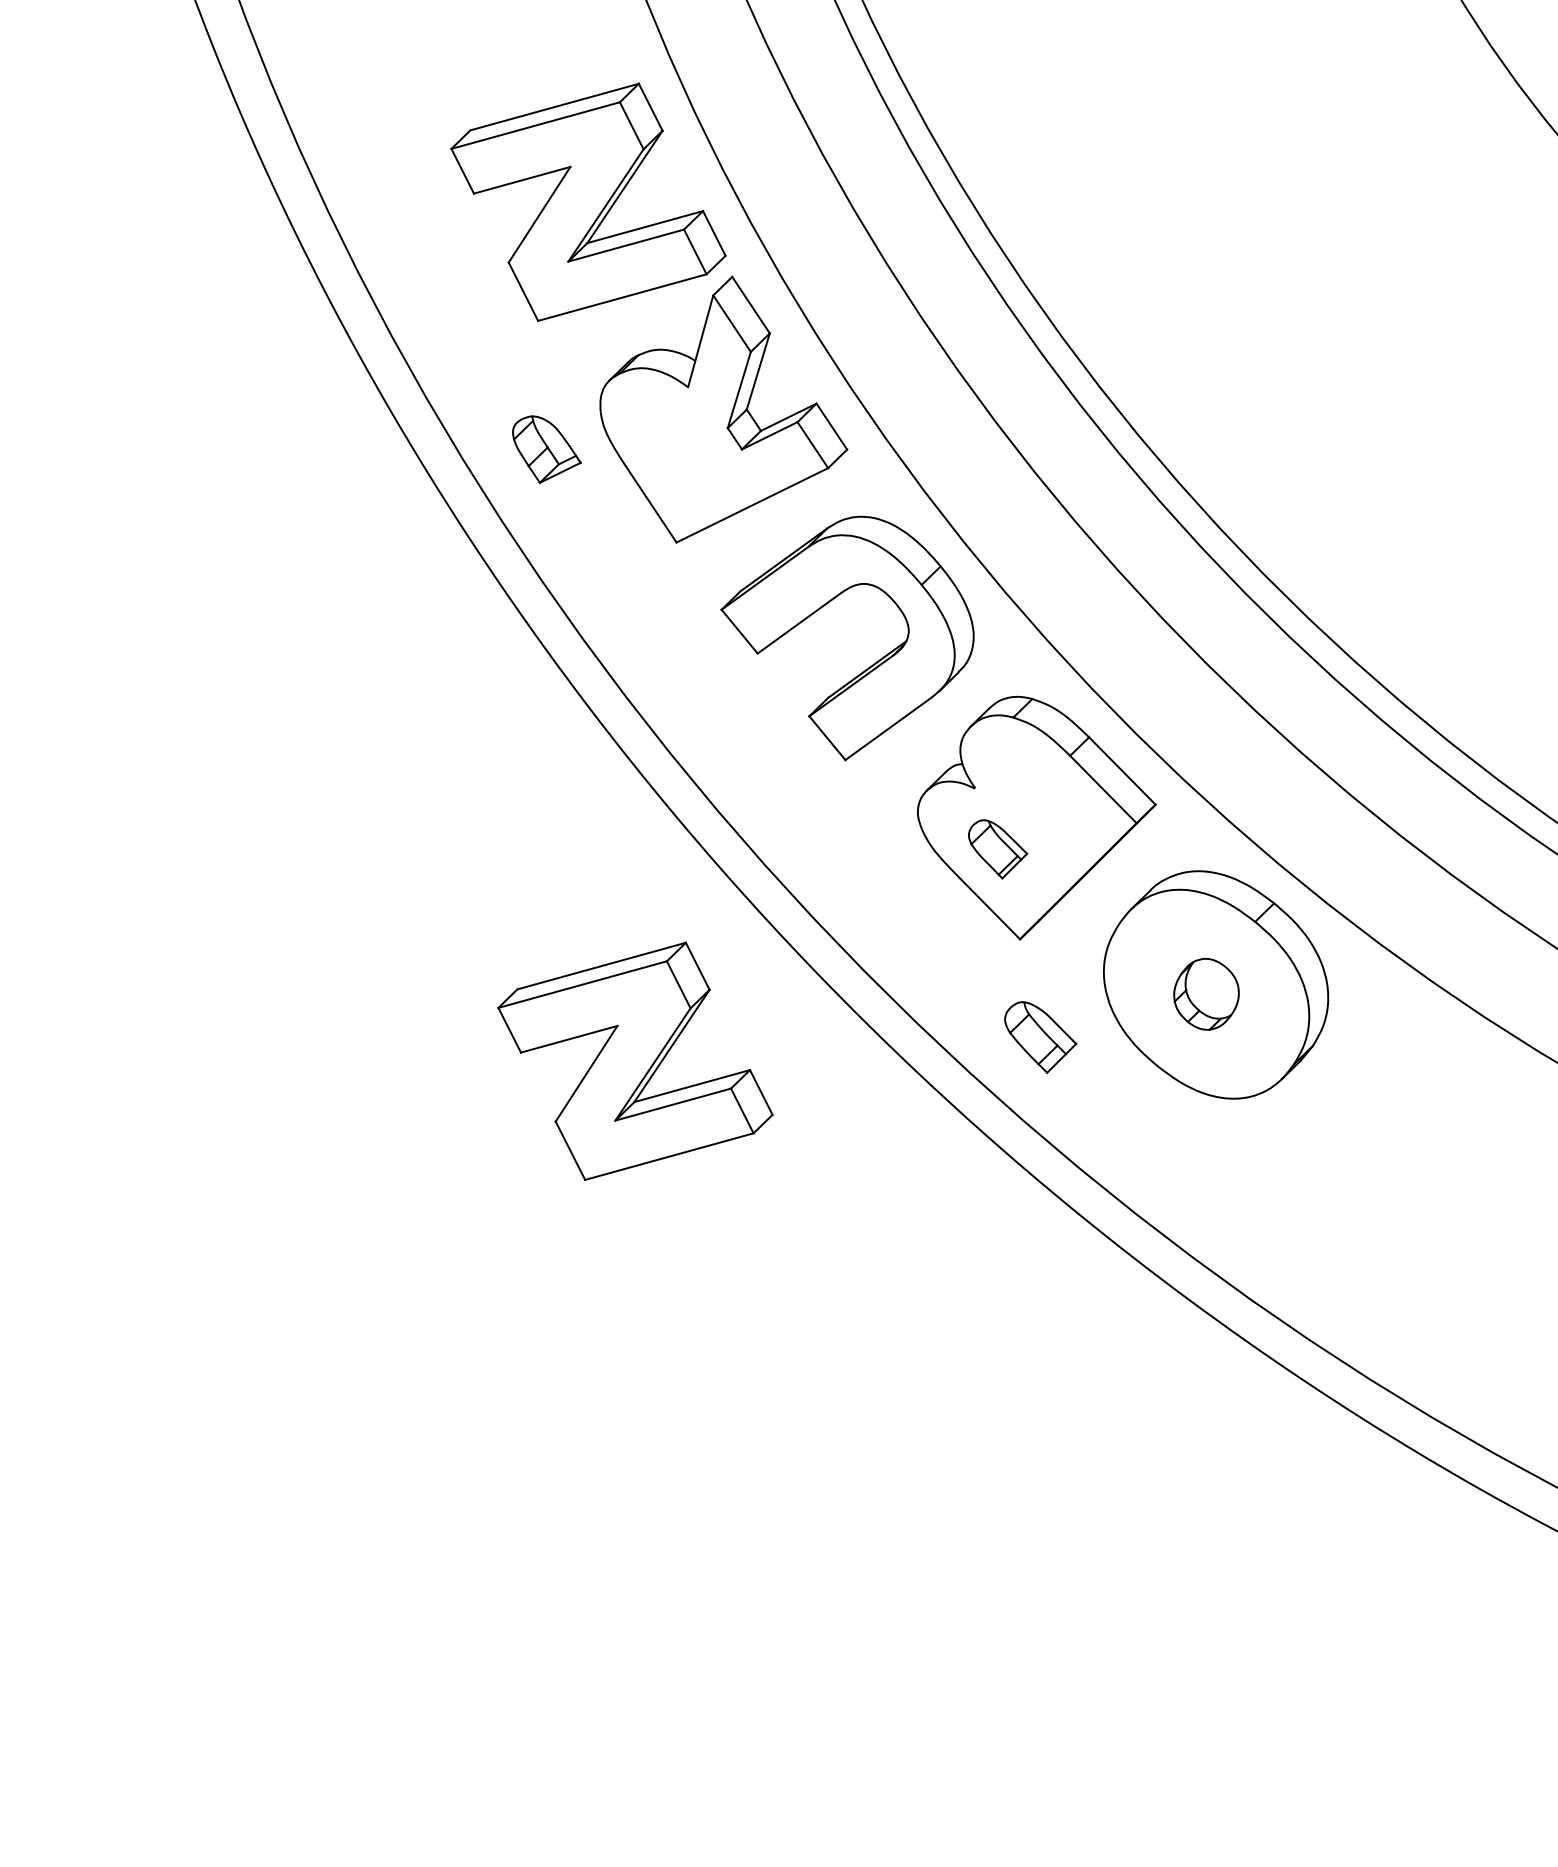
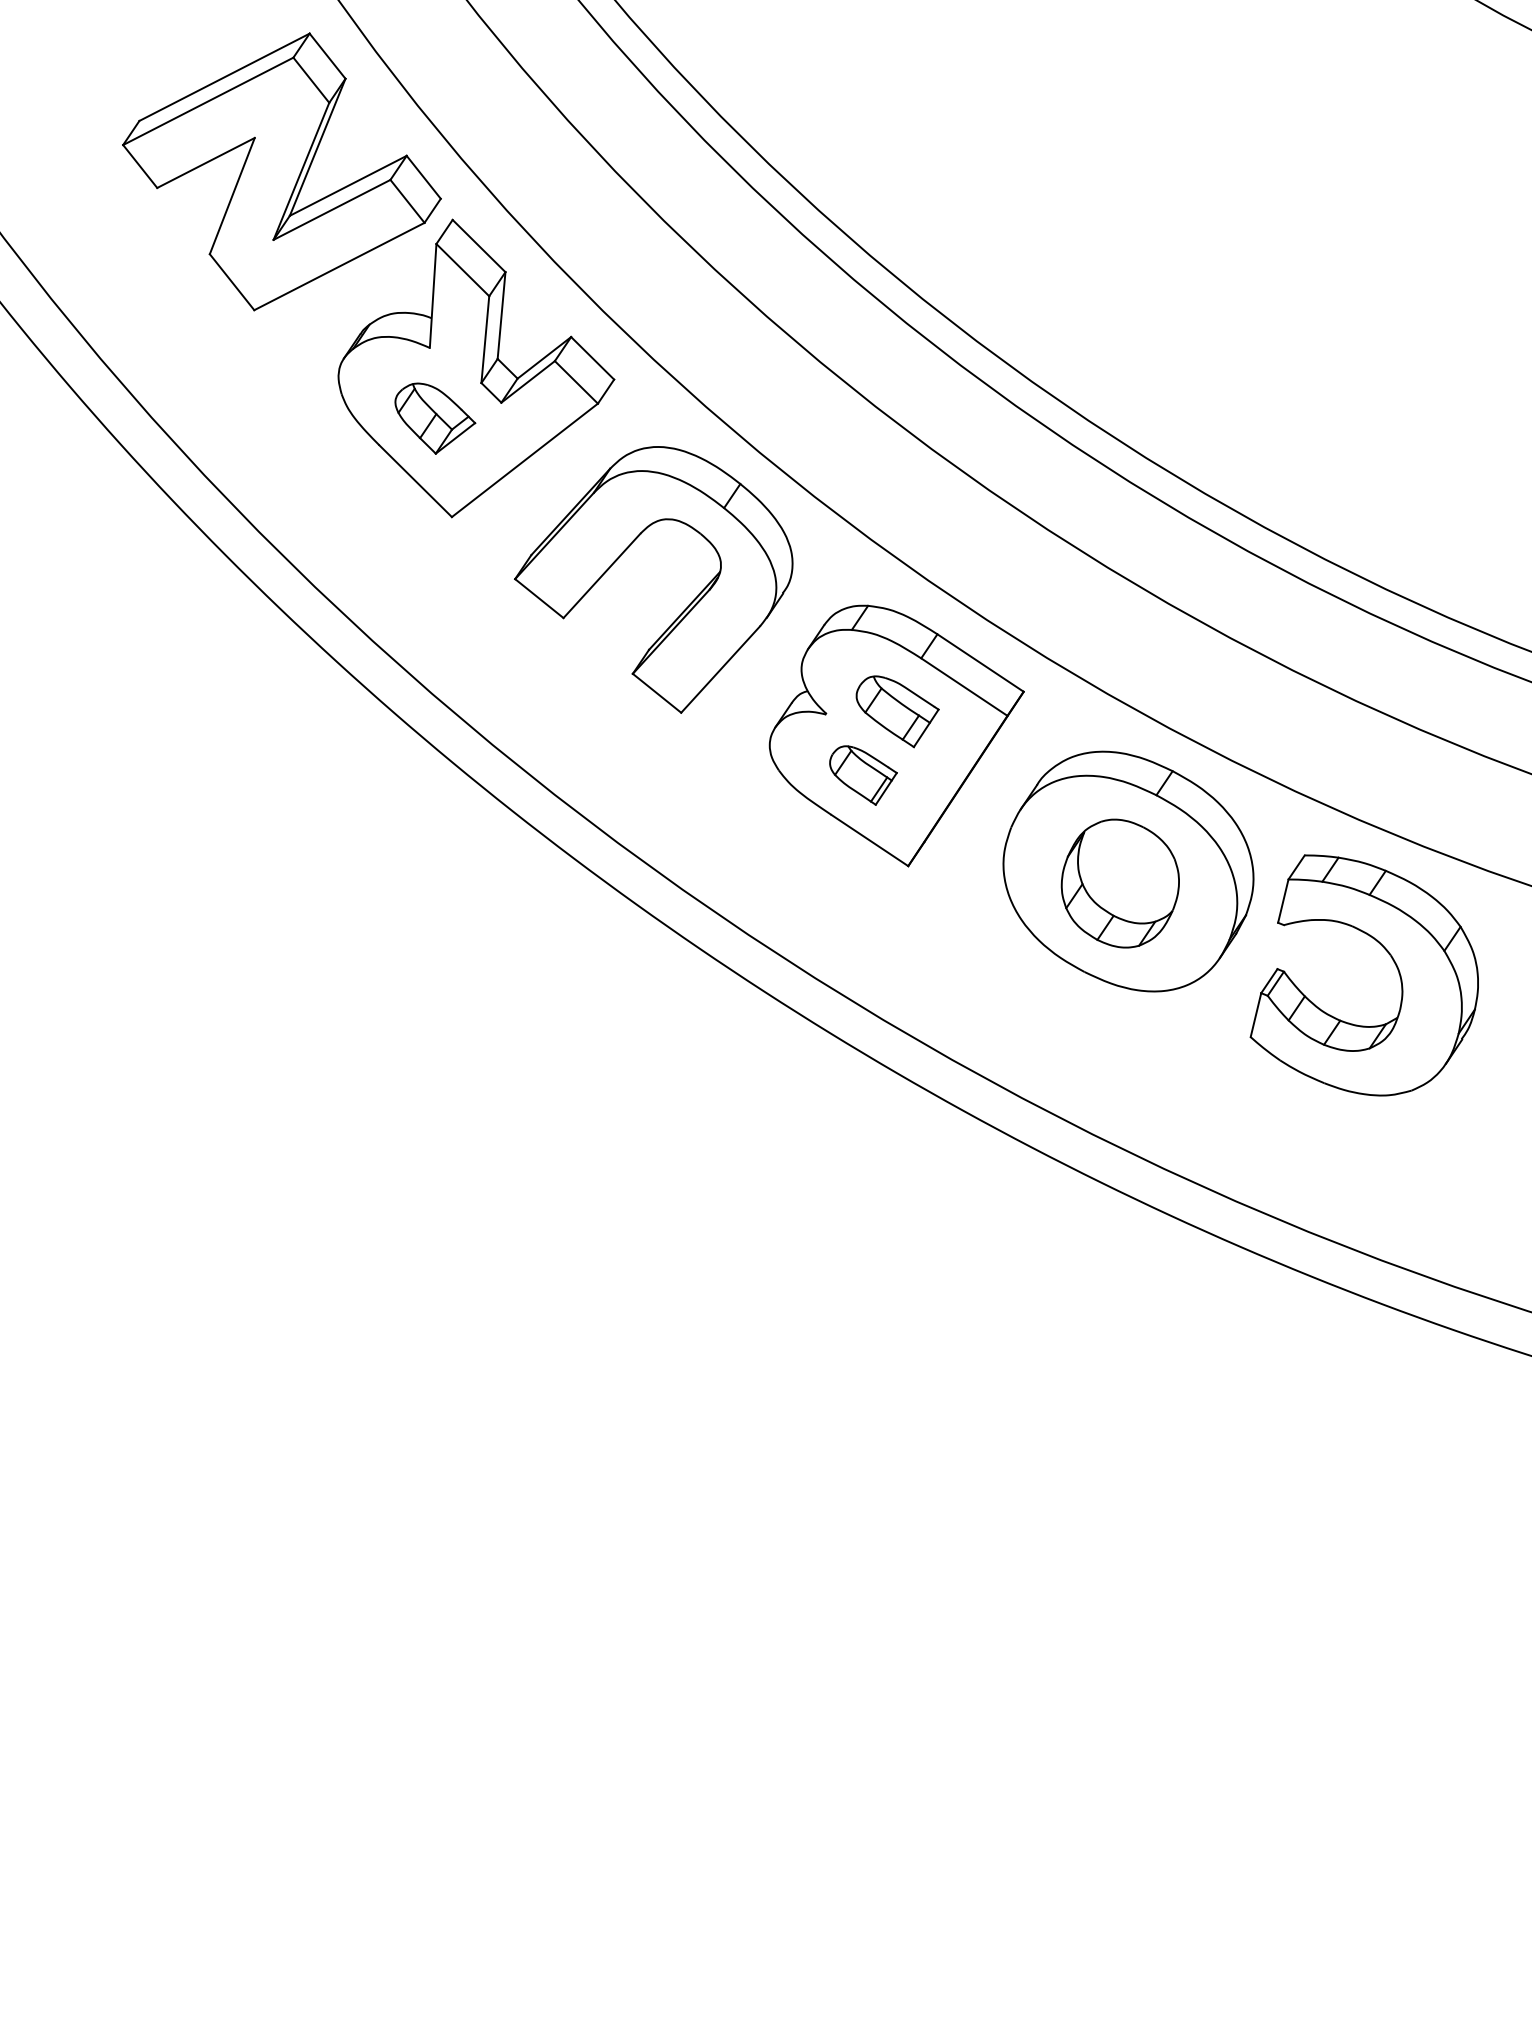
part: (546, 449) -> (435, 416), moved
part: (1206, 994) -> (1120, 883), size x1.67
part: (1040, 1037) -> (898, 710), moved
part: (635, 1060) -> (522, 1081), removed
part: (1429, 1100) -> (1382, 948), added

